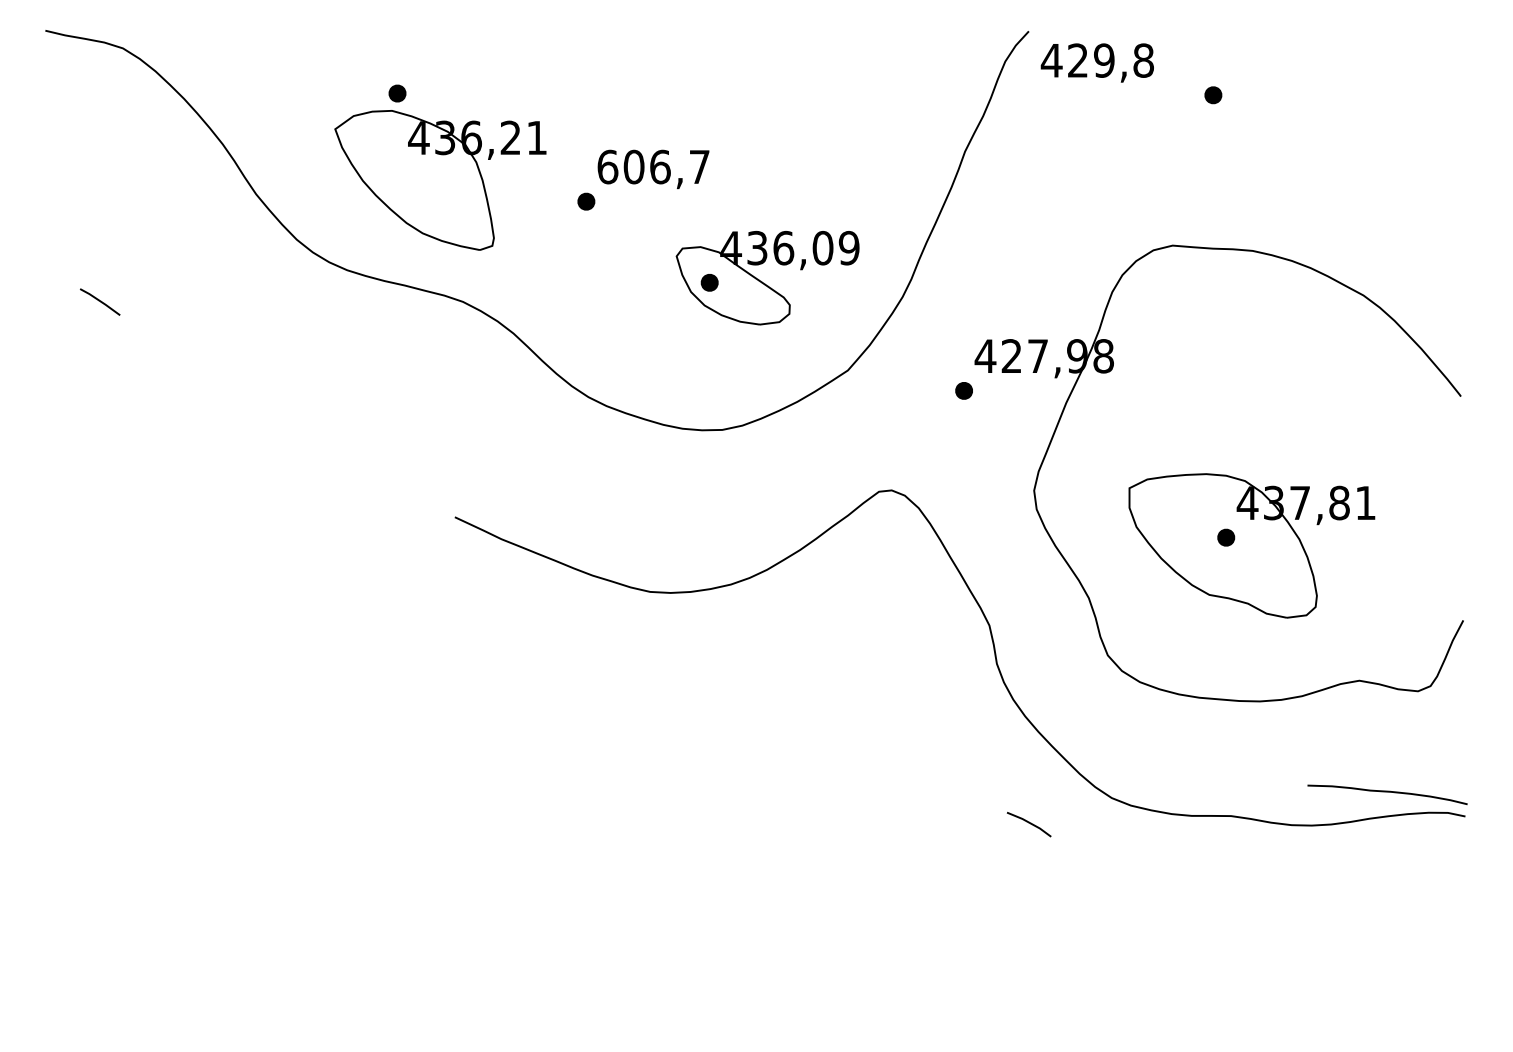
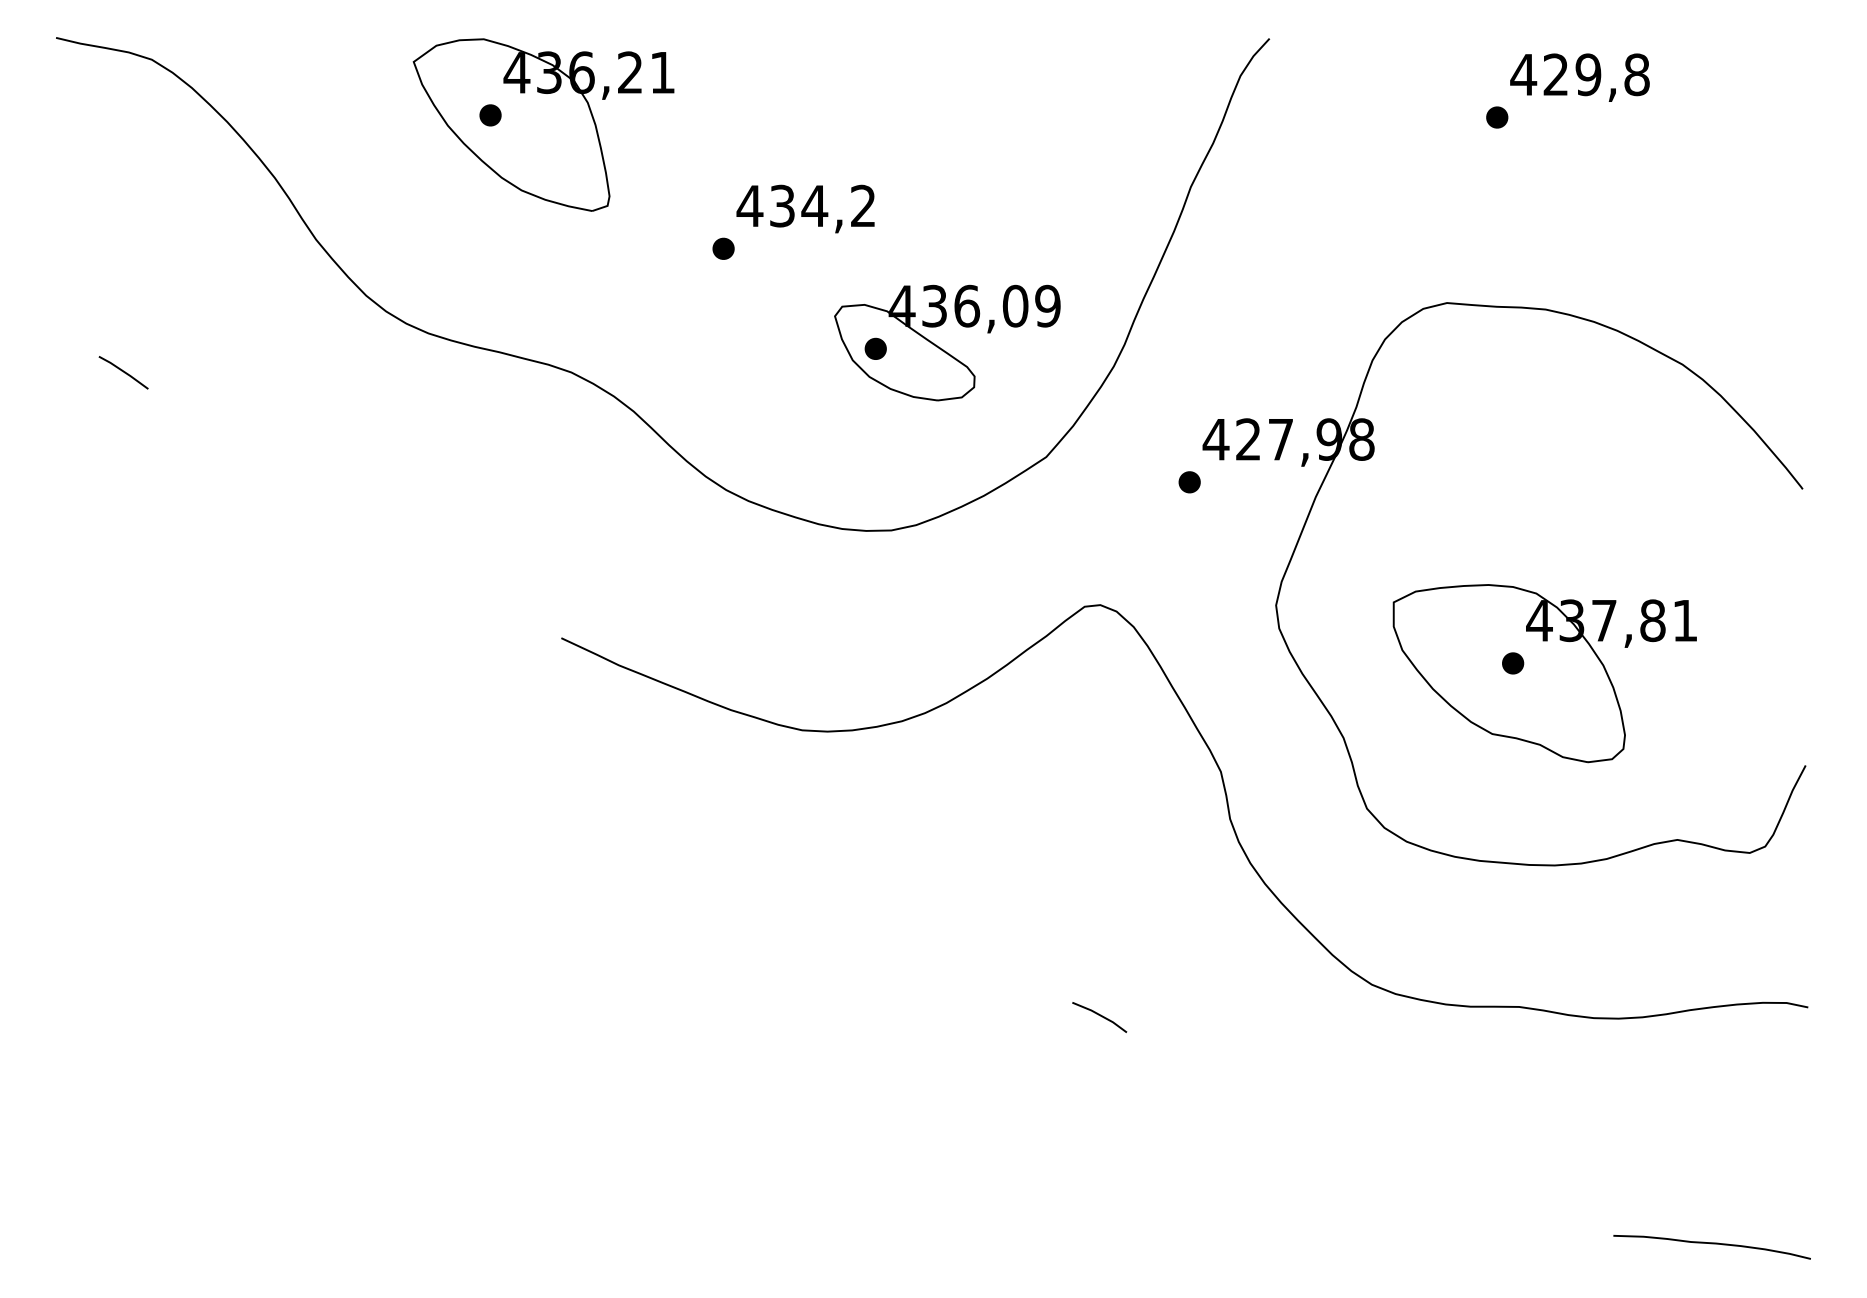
text: (1096, 62) -> (1578, 77), moved
text: (652, 166) -> (805, 205), 606,7 -> 434,2
part: (440, 180) -> (543, 125), moved
curve: (1387, 792) -> (1712, 1244), moved
line: (1028, 823) -> (1098, 1016), moved

